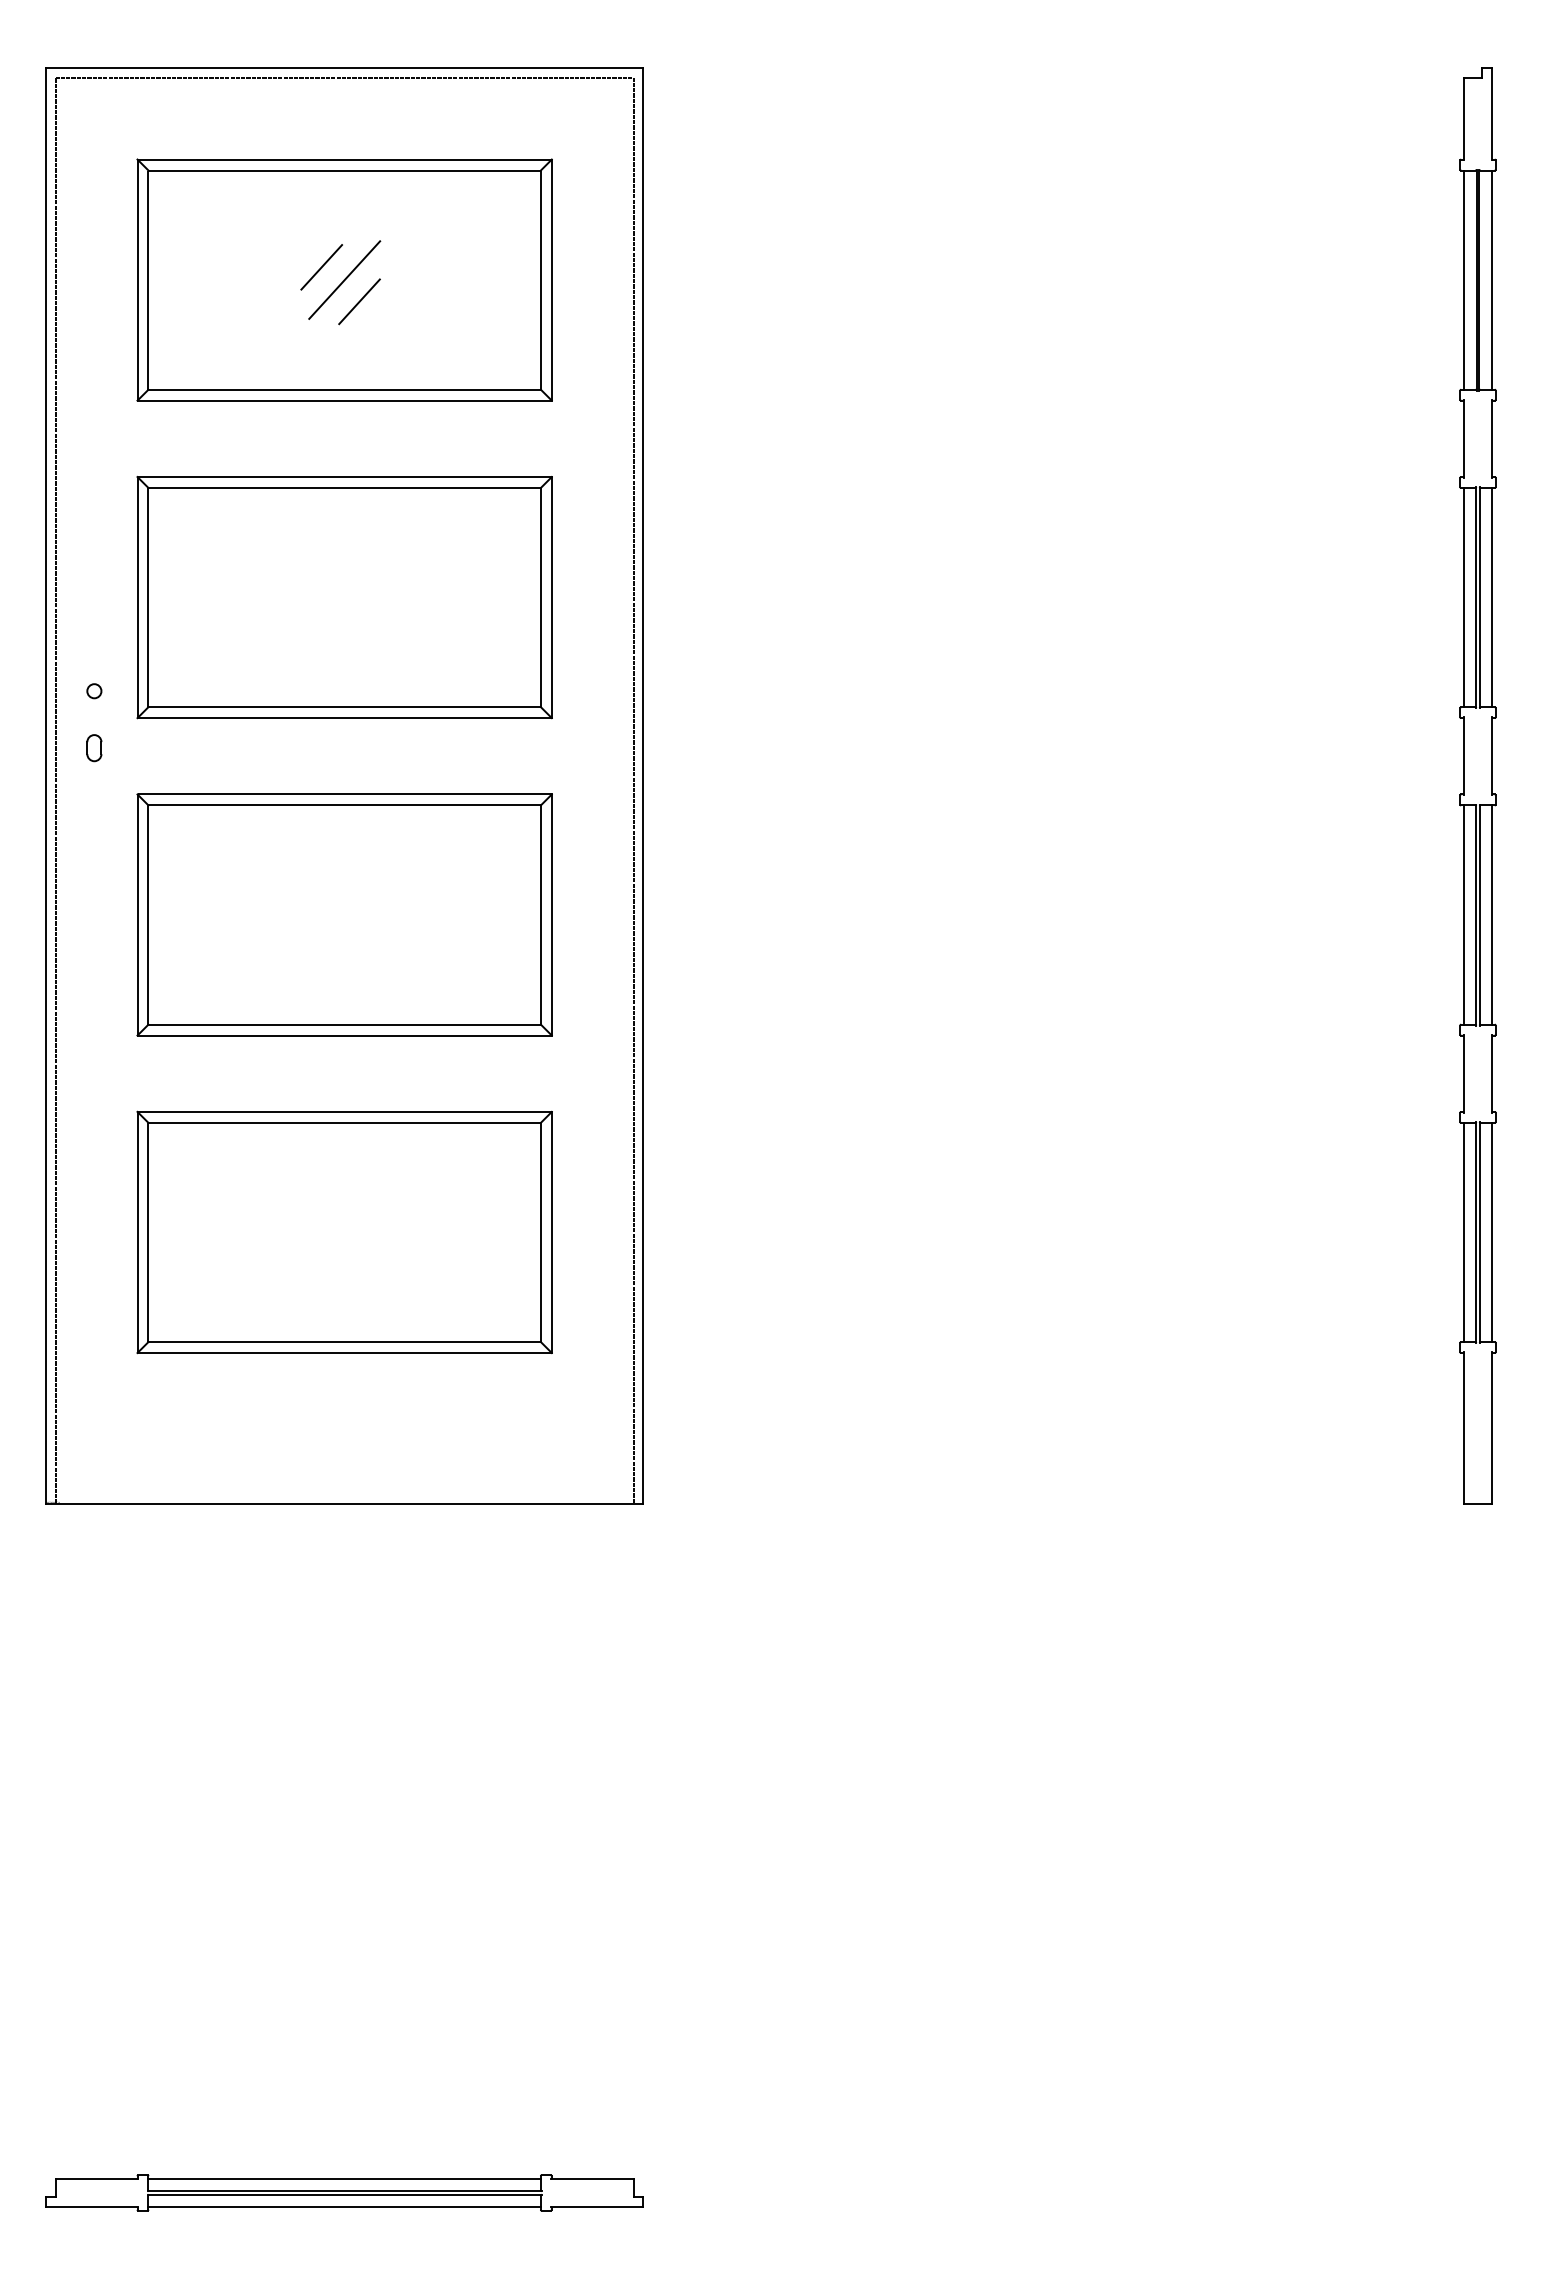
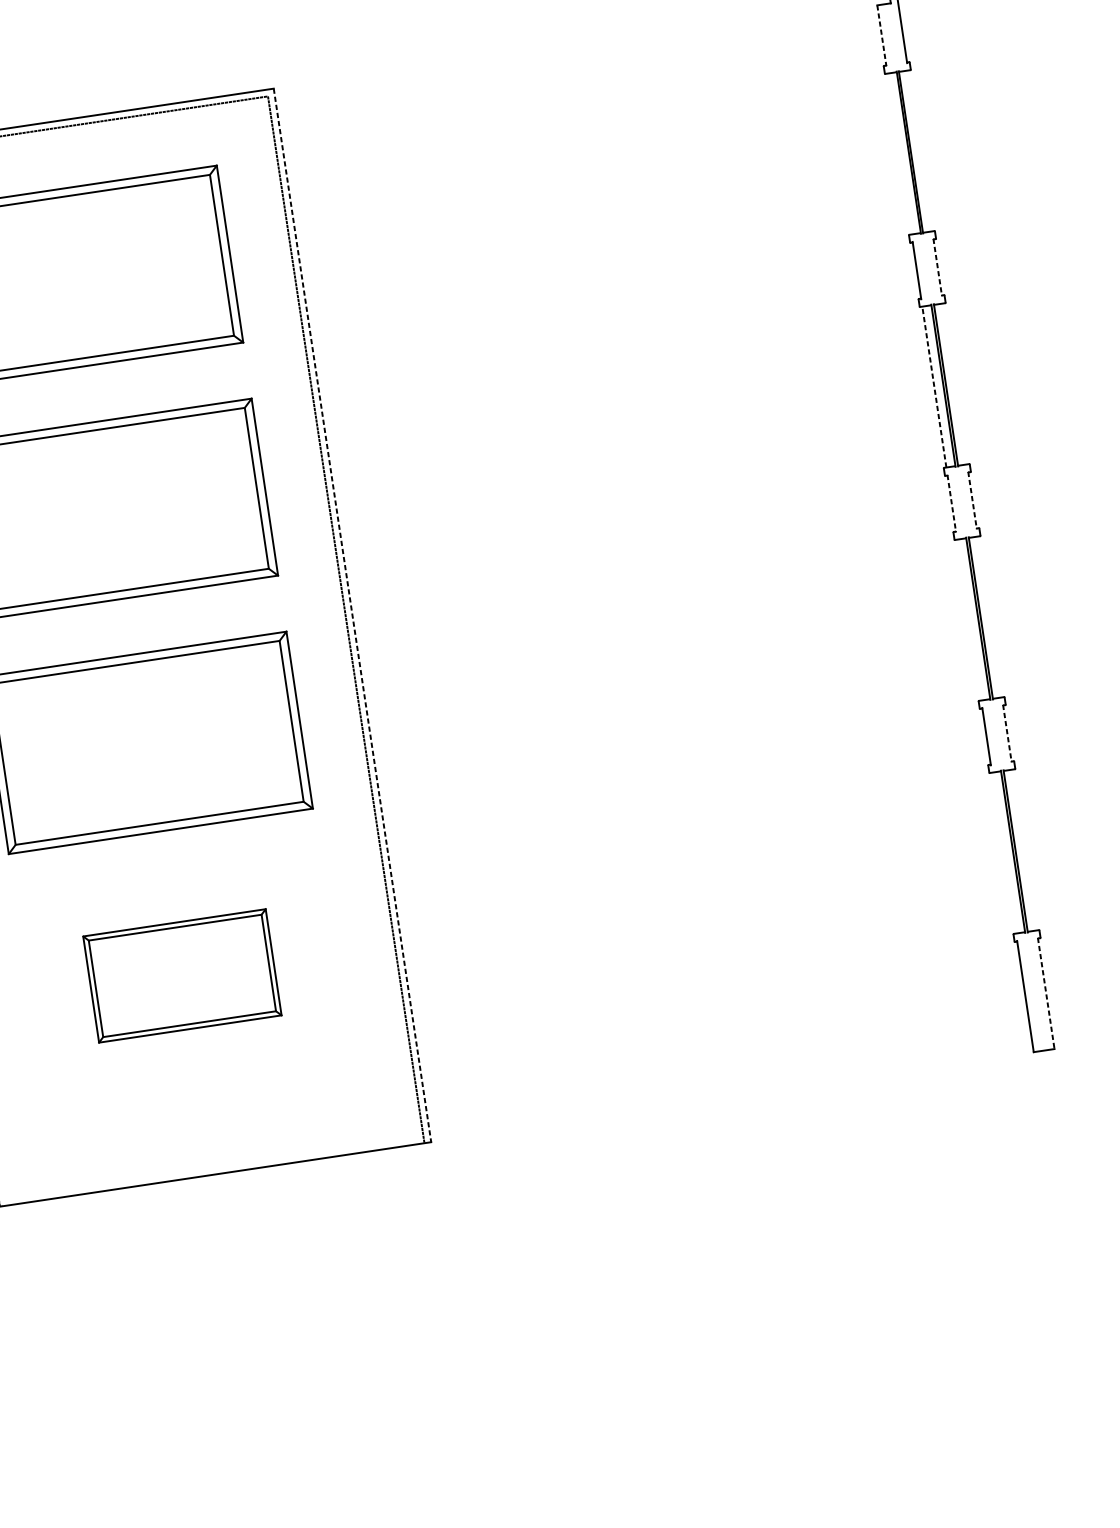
line: (1463, 119) -> (881, 36), solid -> dashed
line: (321, 267) -> (59, 270), removed
line: (344, 279) -> (77, 276), removed
line: (1463, 279) -> (899, 153), removed
line: (1492, 279) -> (920, 150), removed
line: (359, 301) -> (91, 290), removed
line: (1492, 439) -> (938, 267), solid -> dashed
line: (1463, 597) -> (934, 387), solid -> dashed
line: (1492, 597) -> (955, 383), removed
line: (1463, 756) -> (951, 503), solid -> dashed
line: (1492, 756) -> (972, 500), solid -> dashed
line: (643, 785) -> (352, 615), solid -> dashed
line: (1463, 914) -> (968, 619), removed
line: (1492, 914) -> (990, 616), removed
line: (1492, 1074) -> (1007, 734), solid -> dashed
part: (344, 1232) -> (182, 975), size x0.6
line: (1463, 1232) -> (1003, 853), removed
line: (1492, 1232) -> (1025, 850), removed
line: (1492, 1427) -> (1046, 993), solid -> dashed

